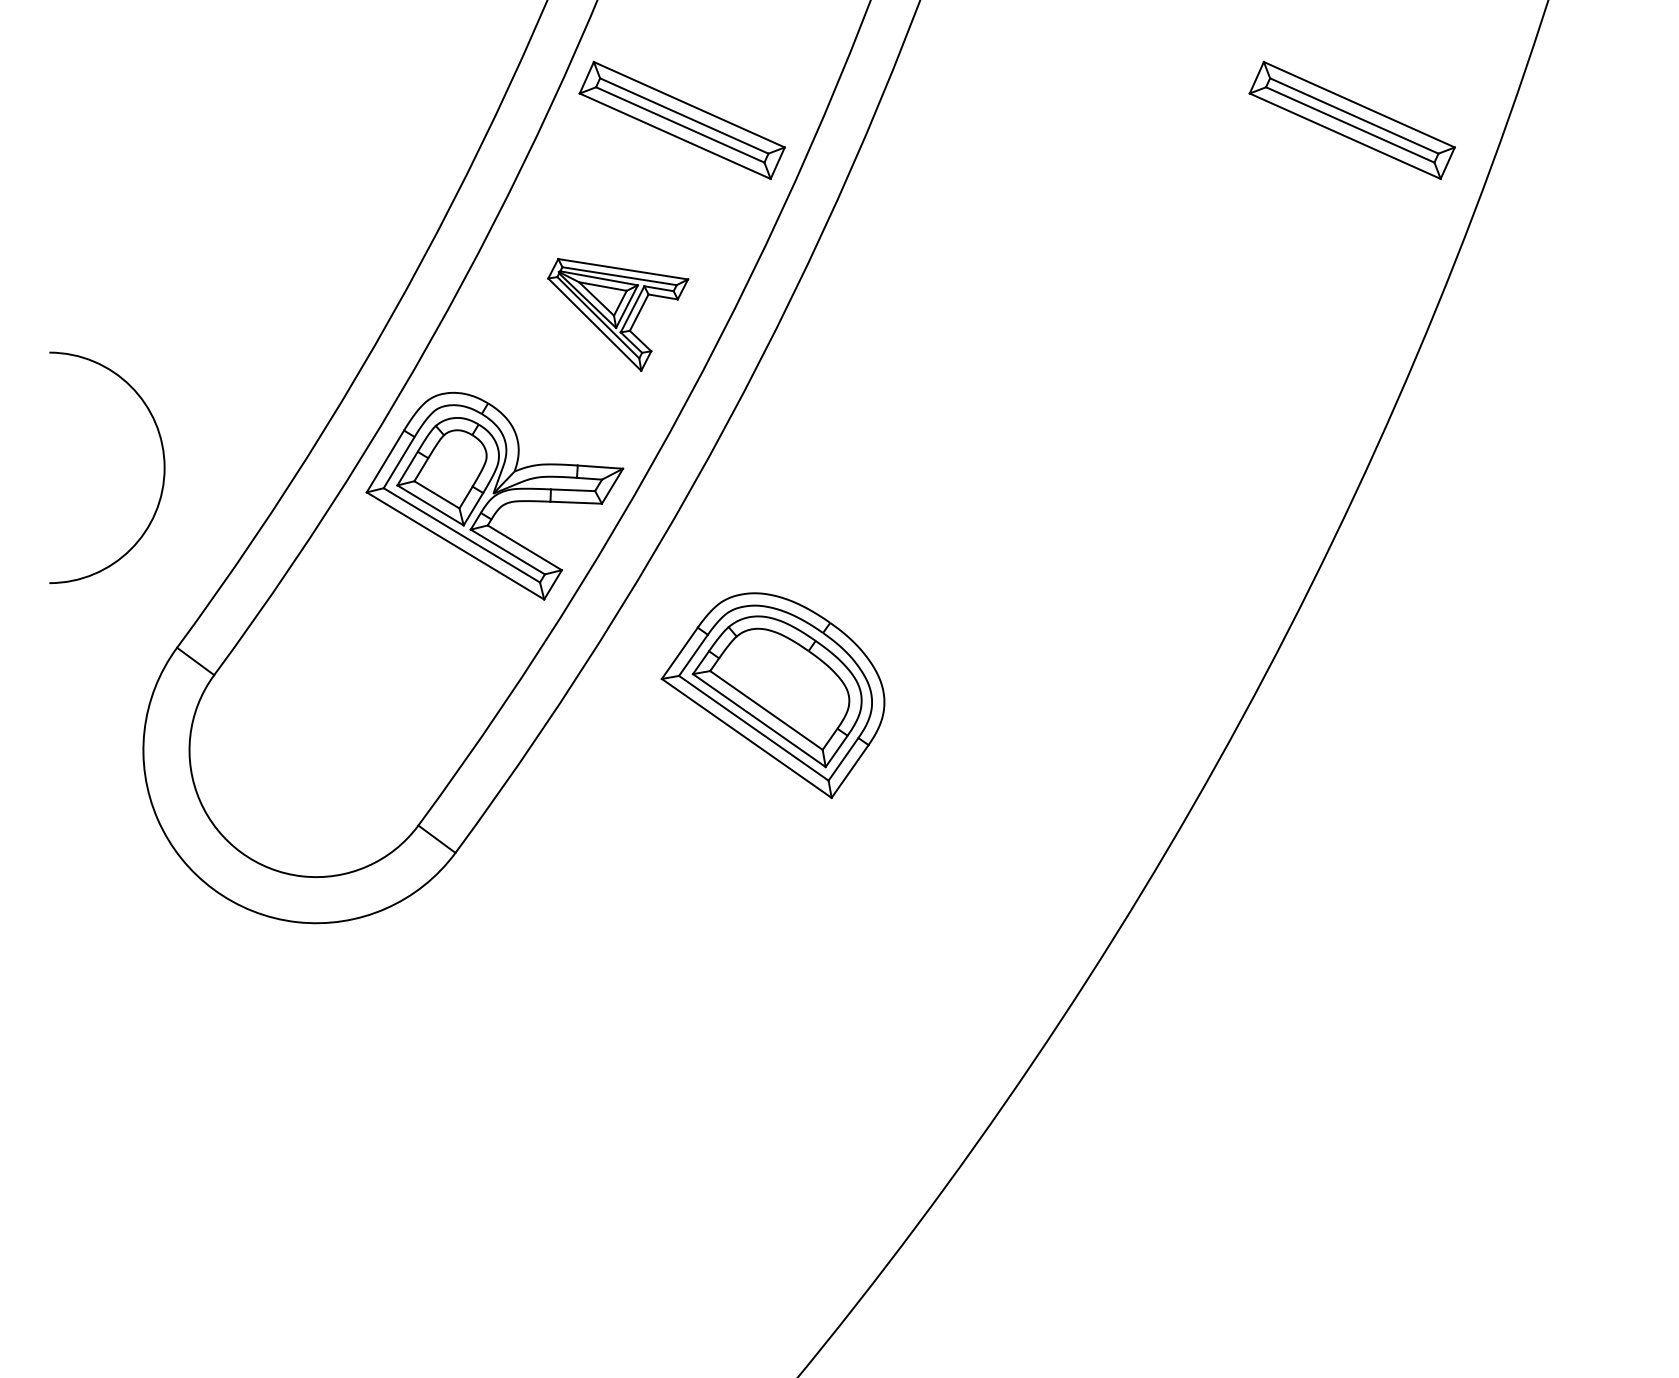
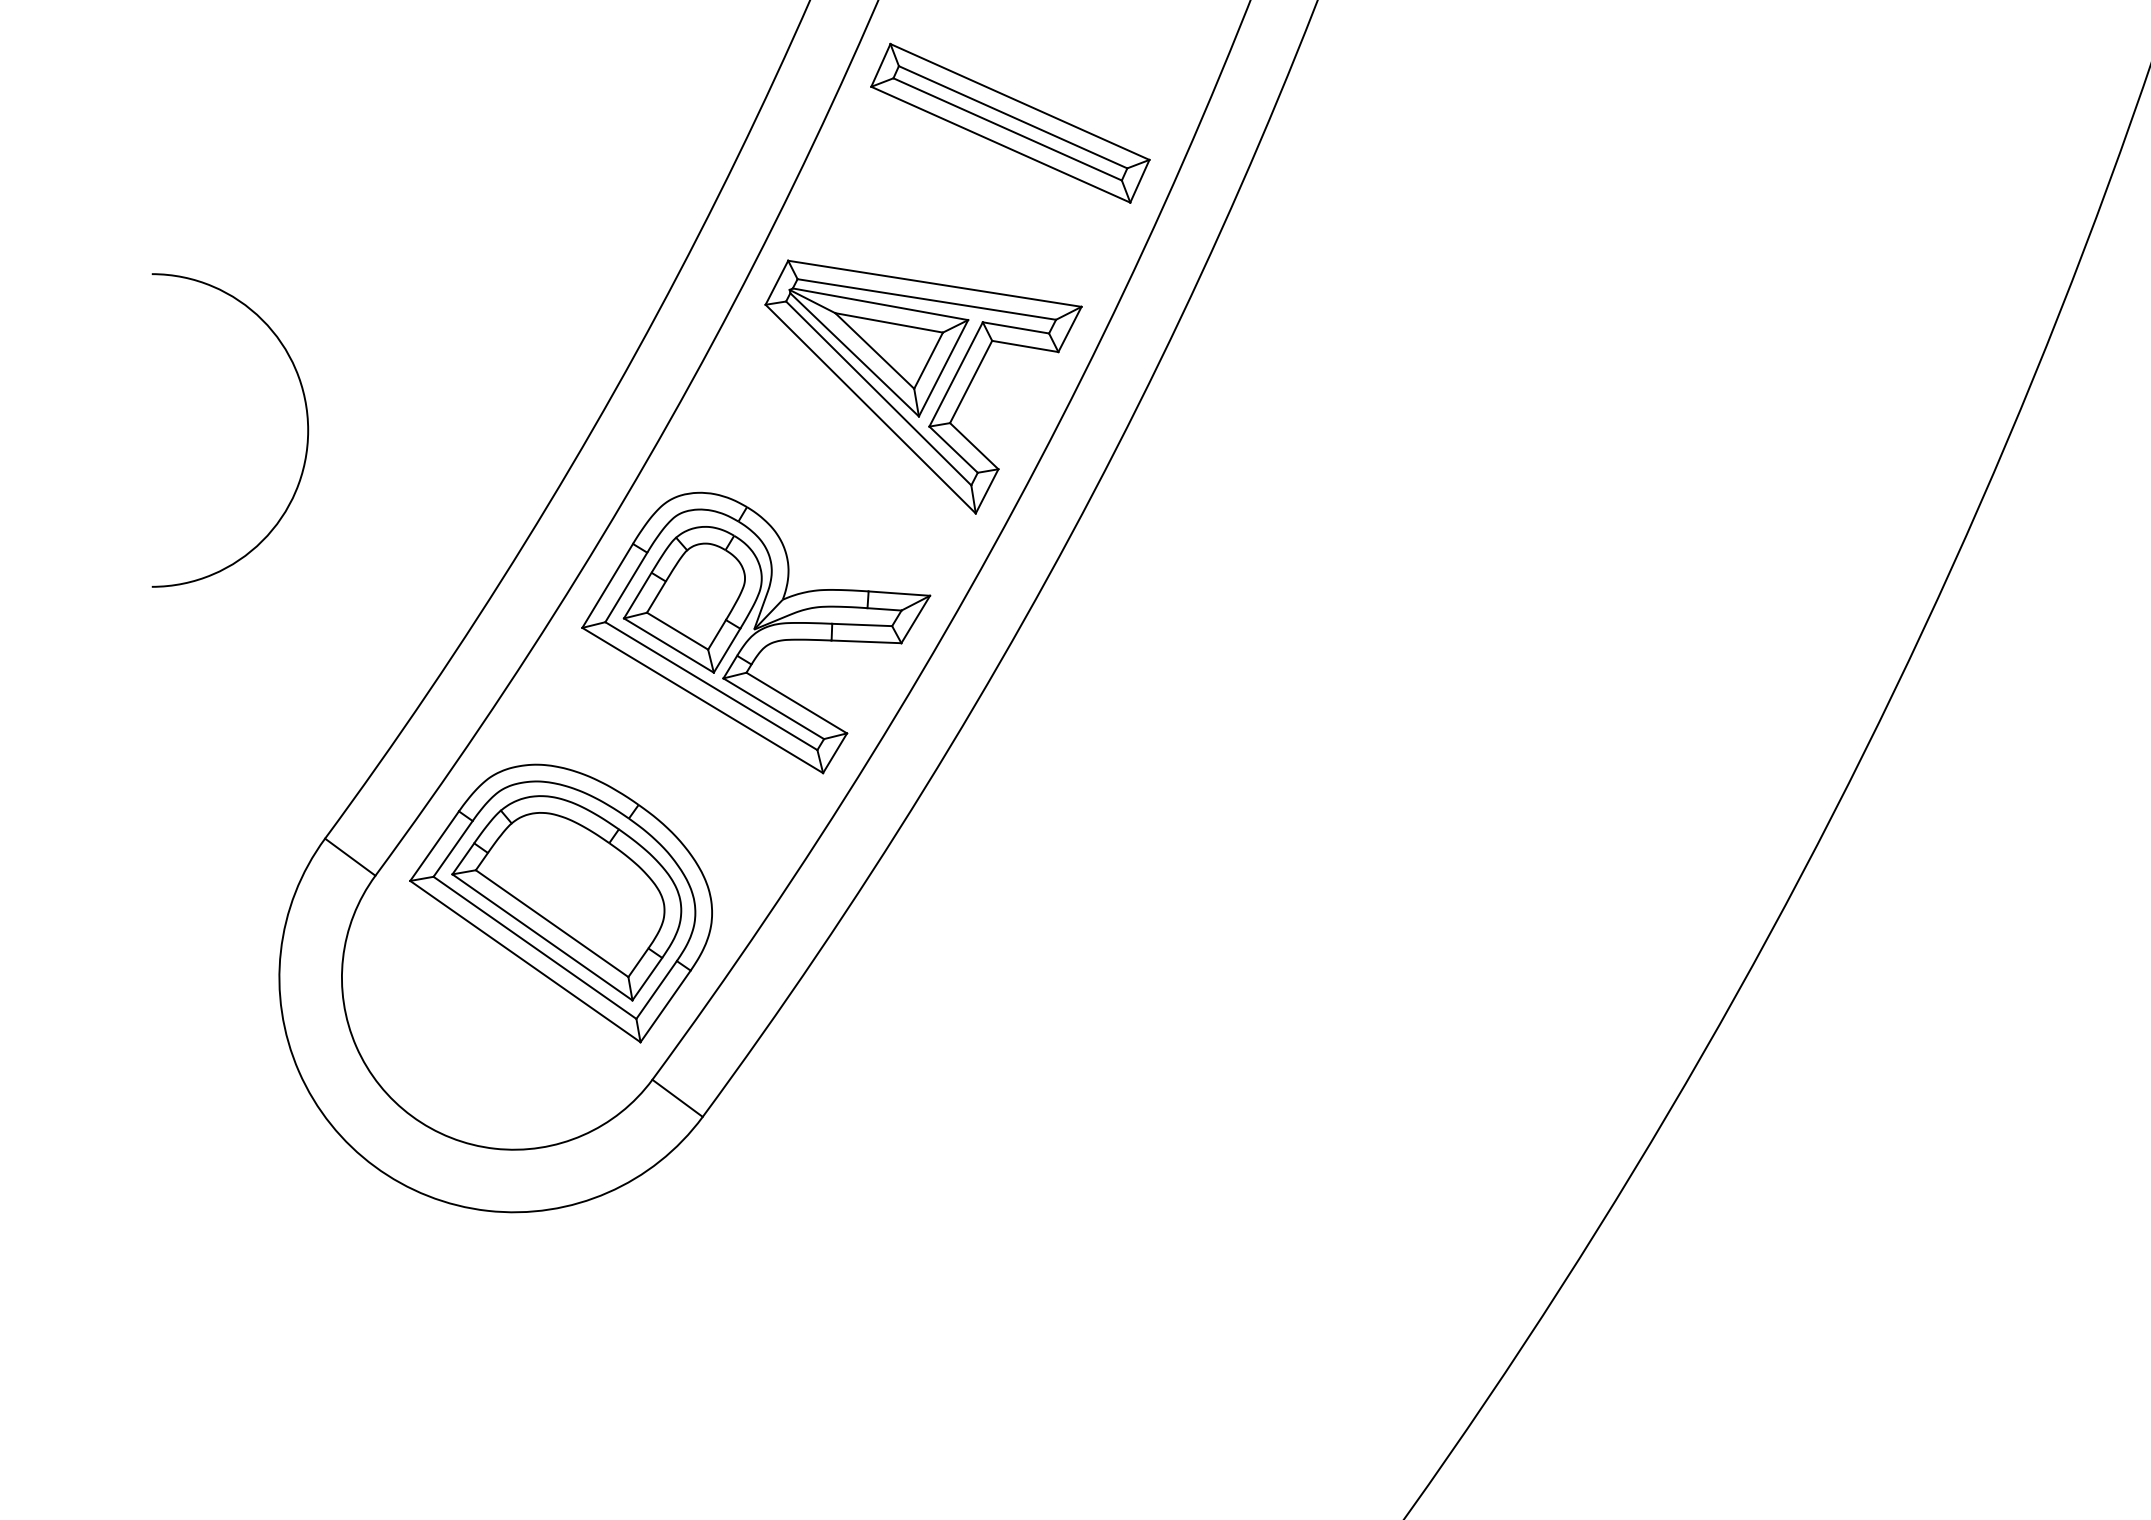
part: (1351, 119) -> (1918, 122), removed
part: (617, 314) -> (922, 386), size x1.67
arc: (163, 467) -> (306, 429), moved
part: (772, 695) -> (560, 903), moved

